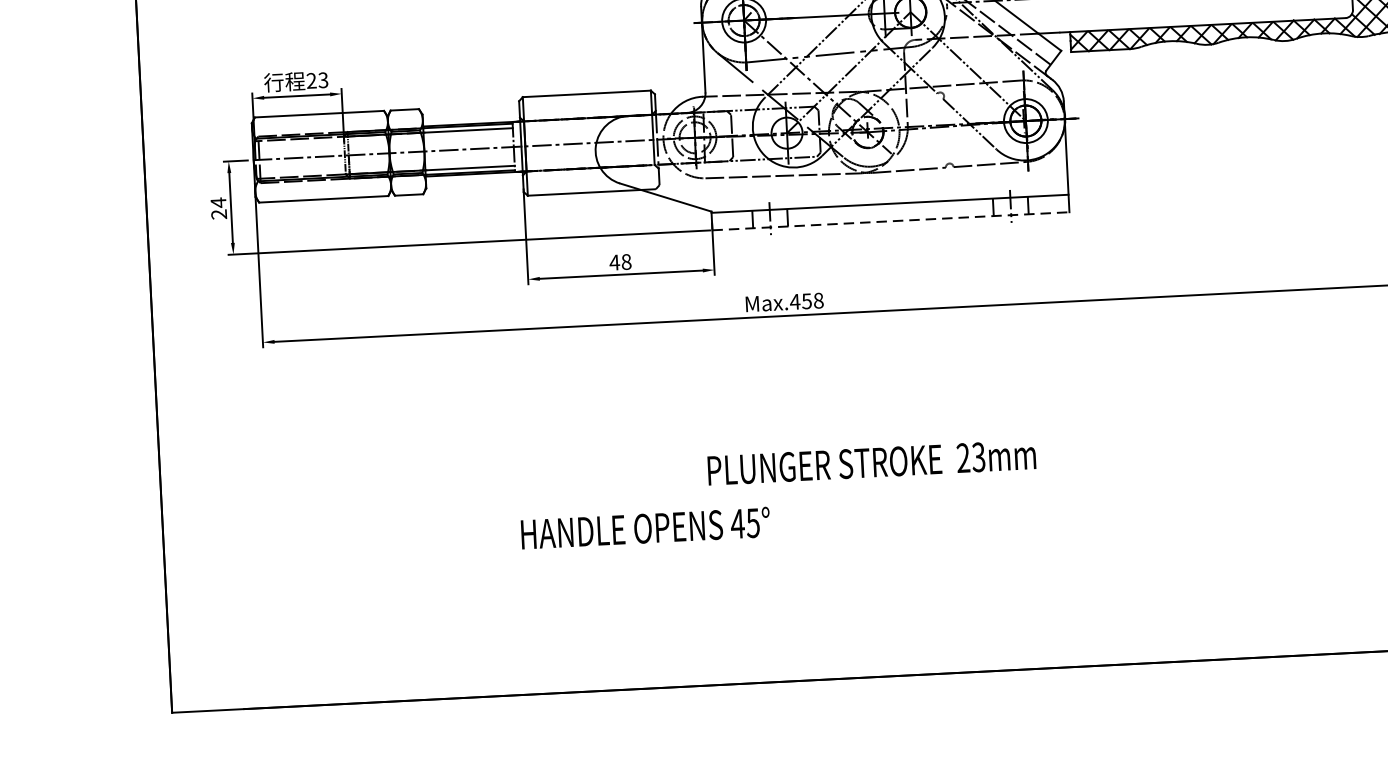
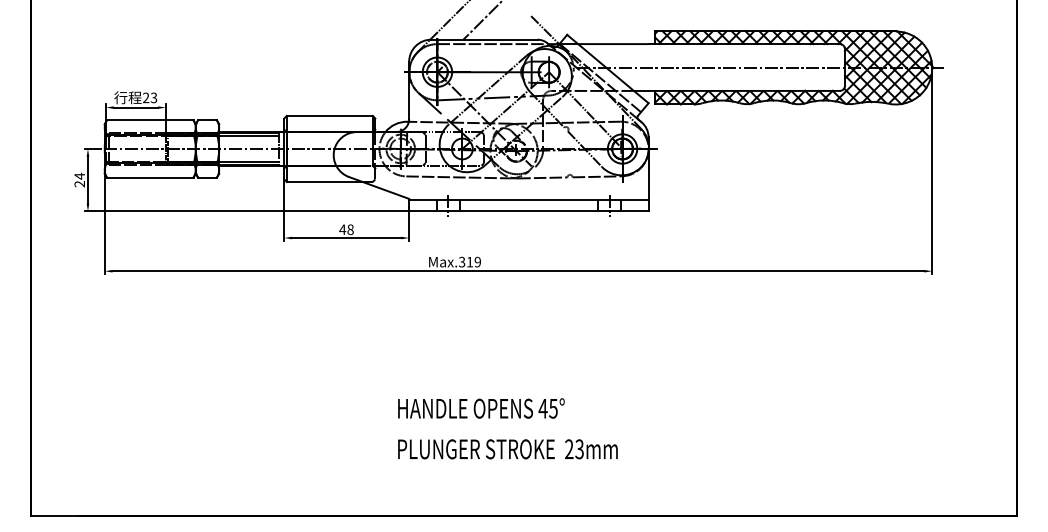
line: (890, 221) -> (528, 211), dashed -> solid
text: (806, 300) -> (469, 261), Max.458 -> Max.319
text: (871, 463) -> (507, 449), moved
text: (645, 528) -> (481, 408), moved

